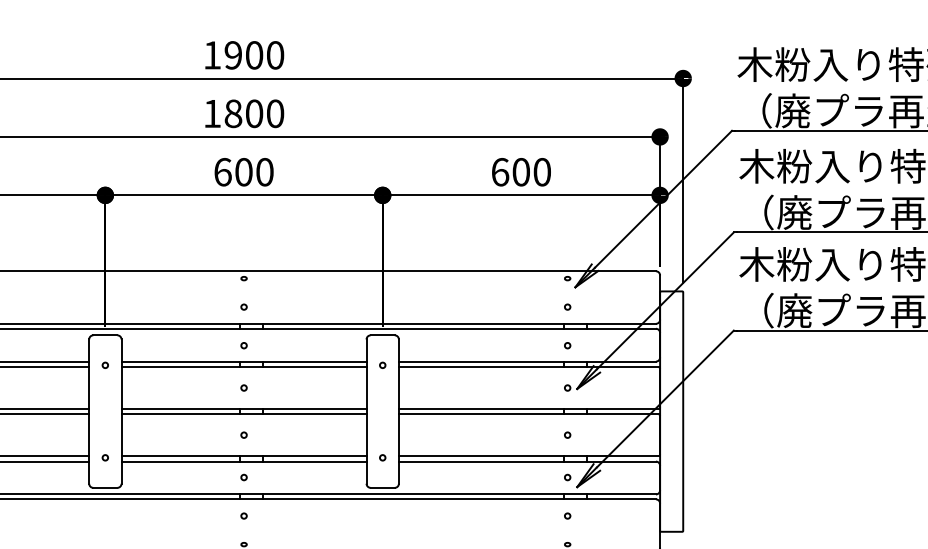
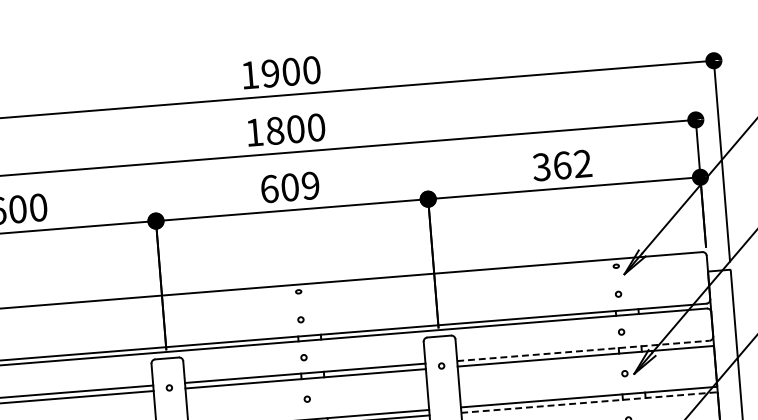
text: (264, 172) -> (310, 186), 600 -> 609
text: (520, 172) -> (561, 165), 600 -> 362
line: (527, 361) -> (583, 350), solid -> dashed
line: (528, 414) -> (588, 402), solid -> dashed

